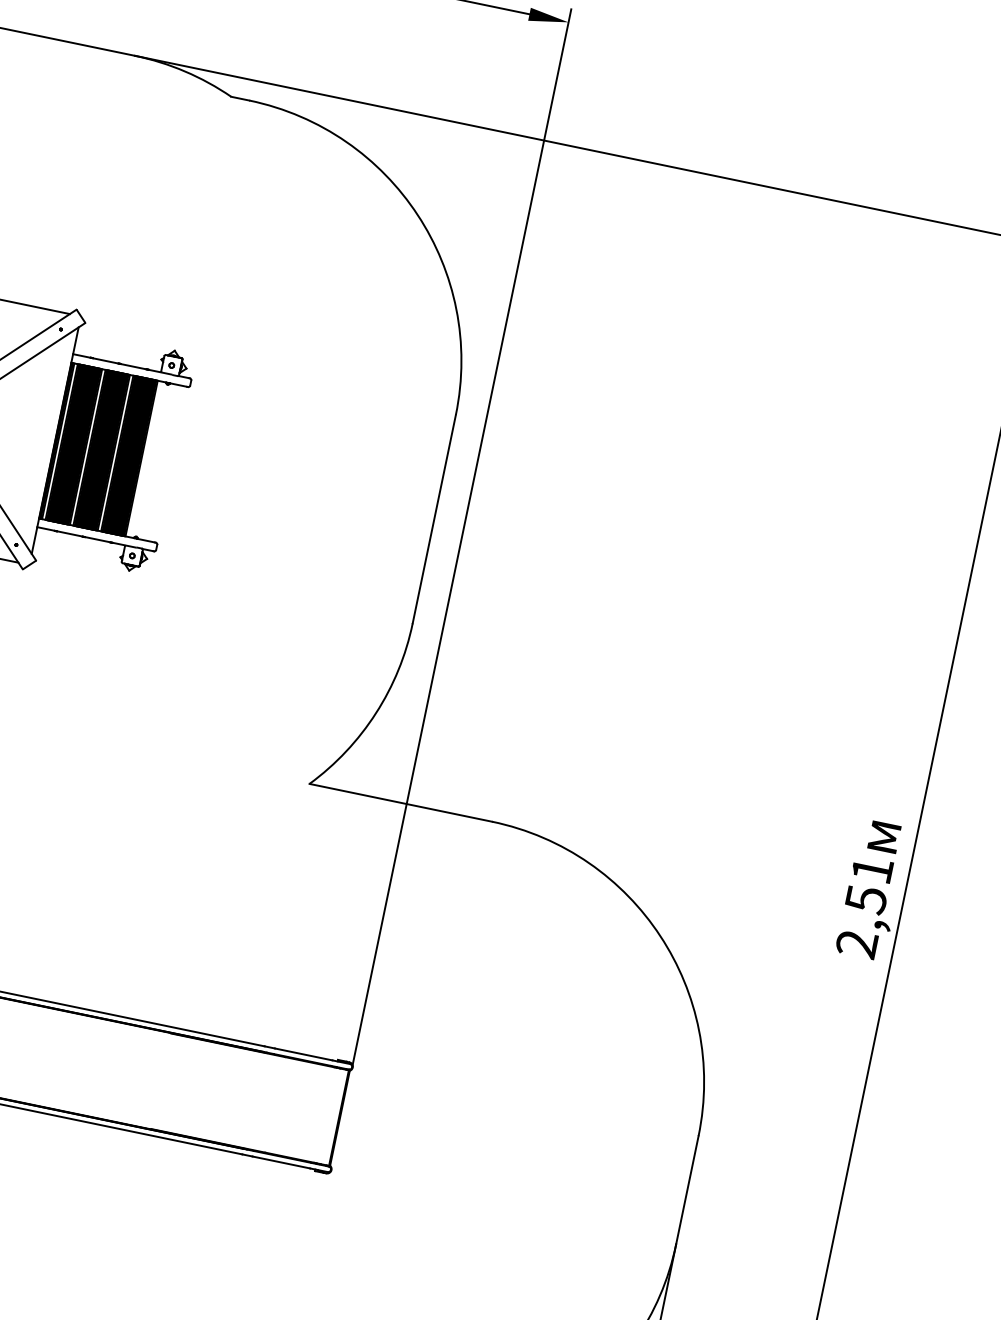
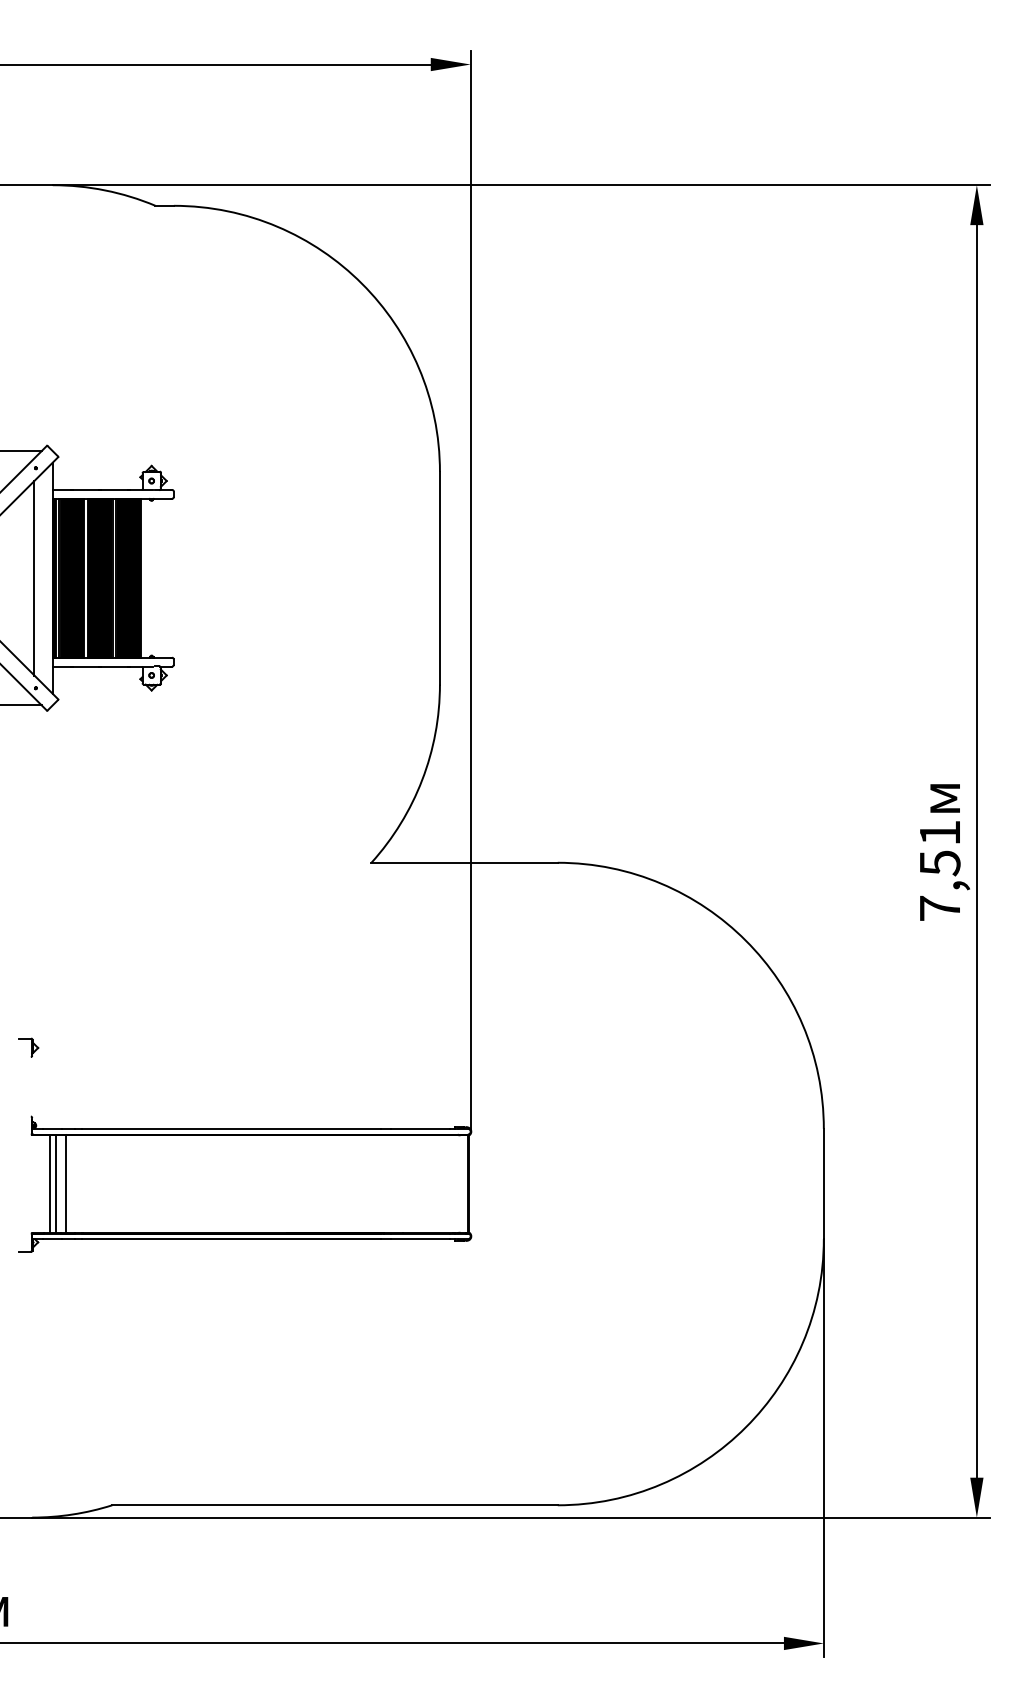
line: (37, 436) -> (34, 577), added
text: (856, 943) -> (939, 908), 2,51 -> 7,51

